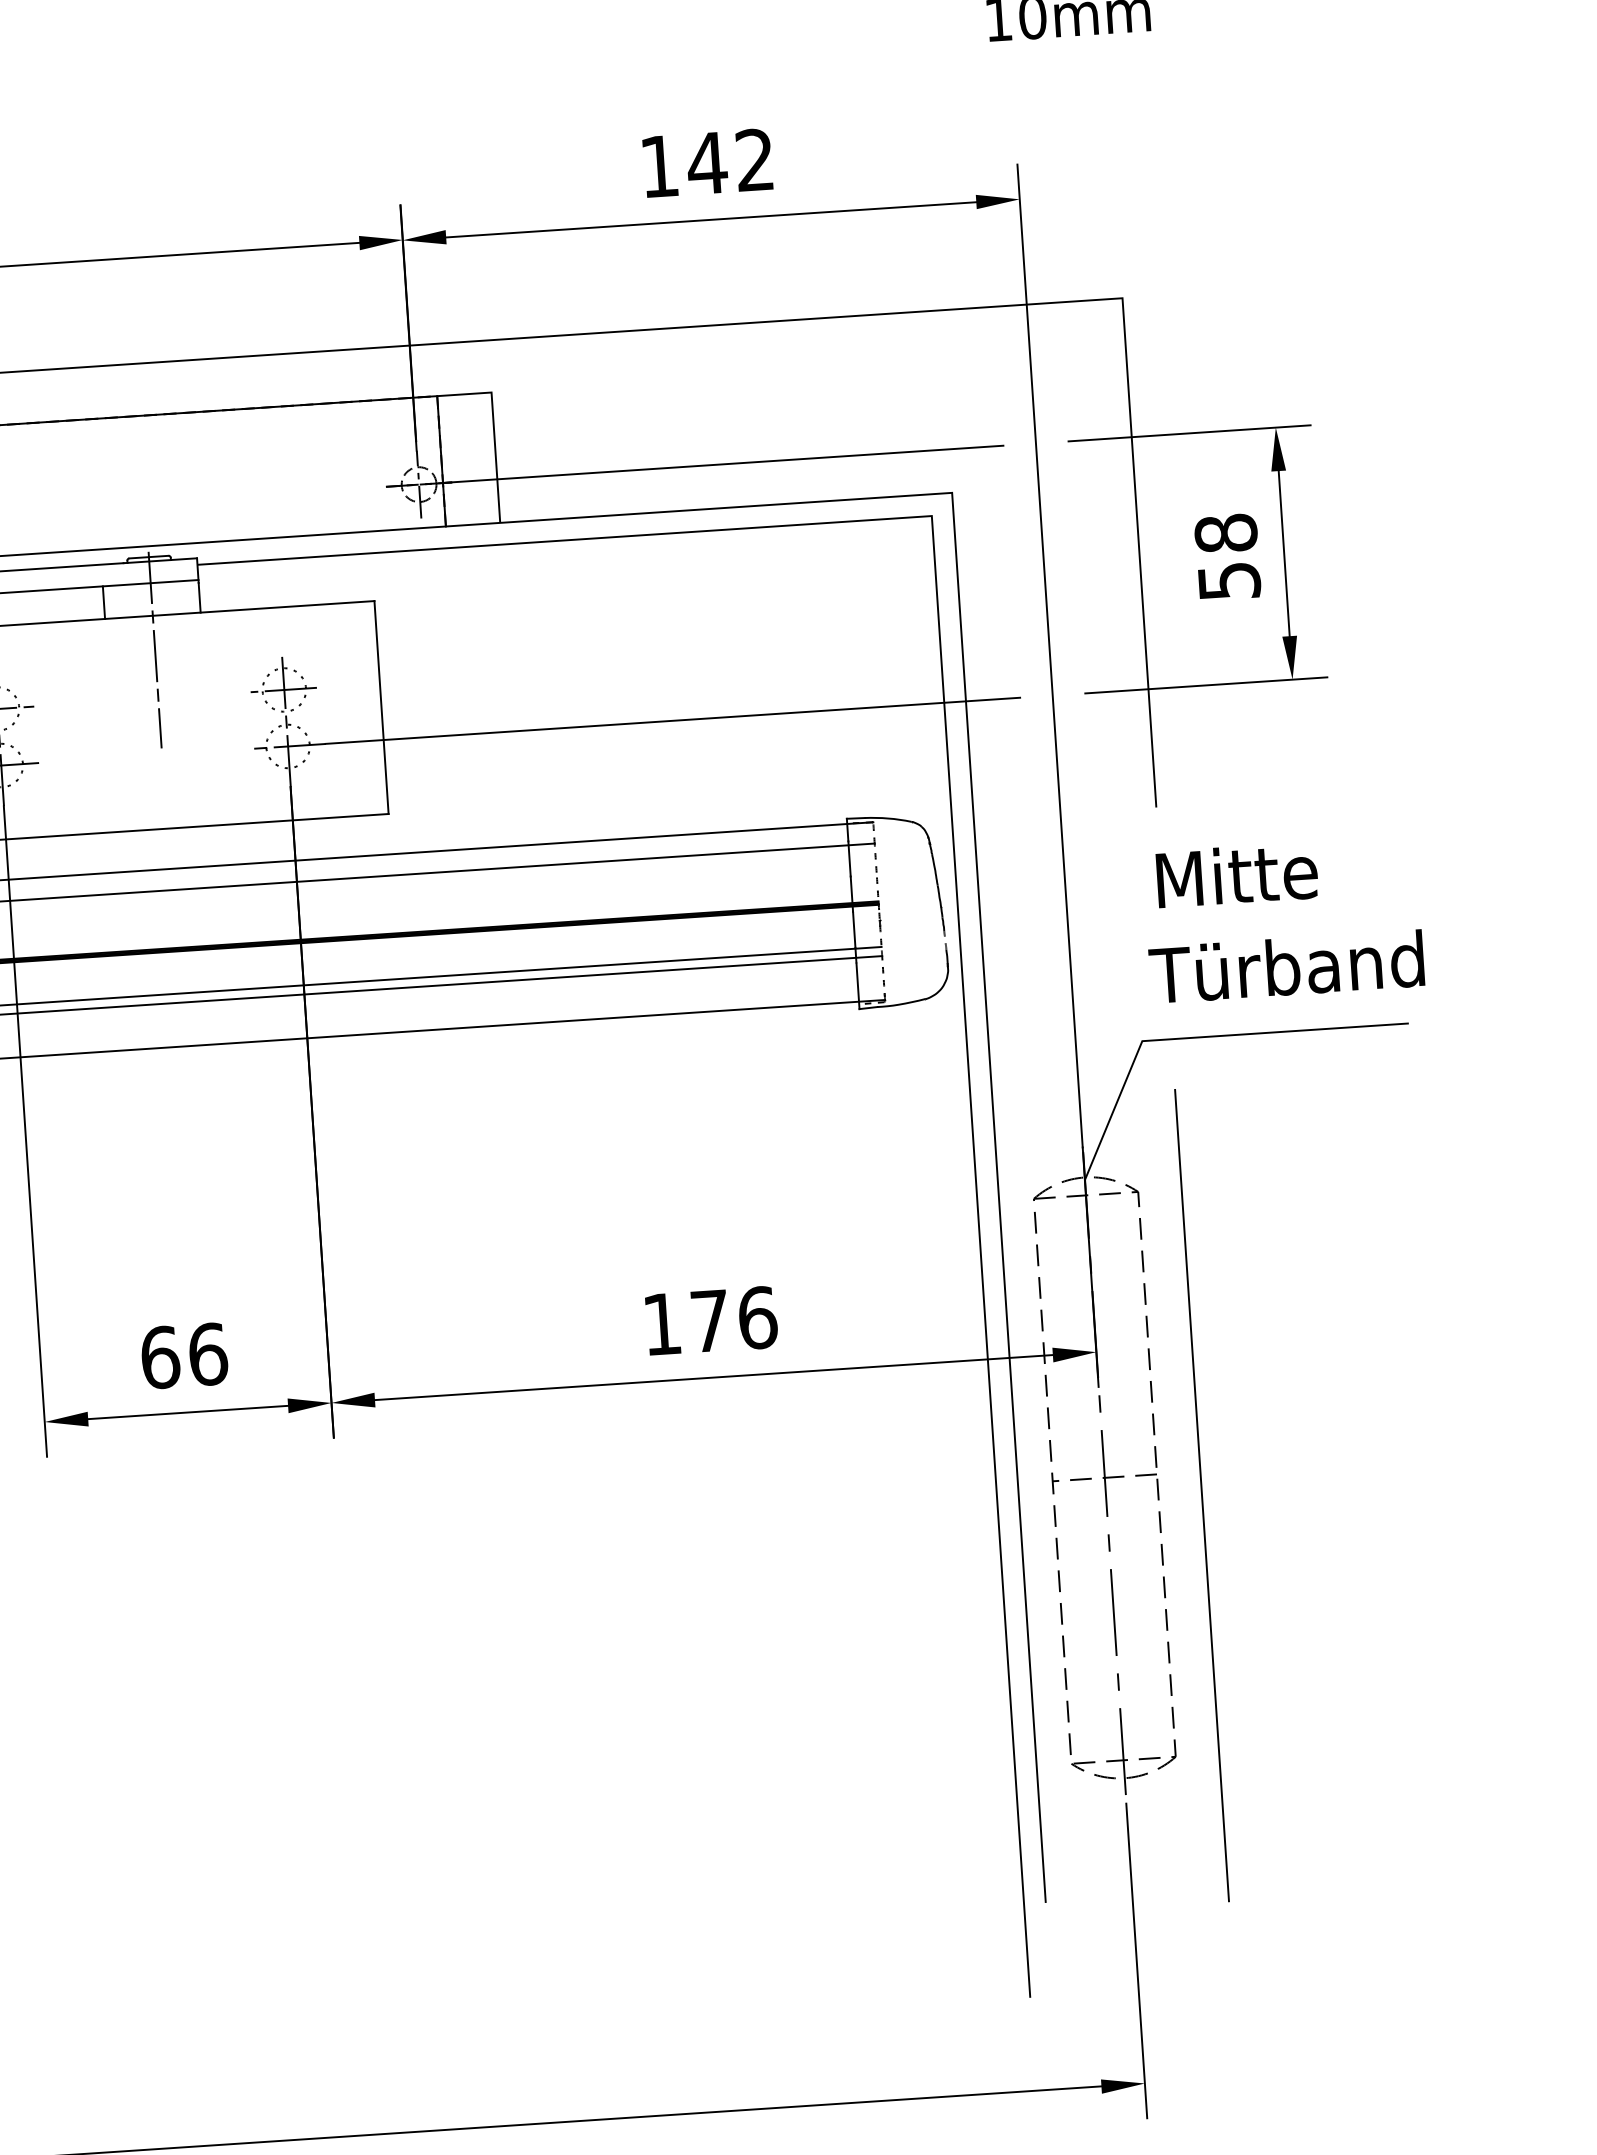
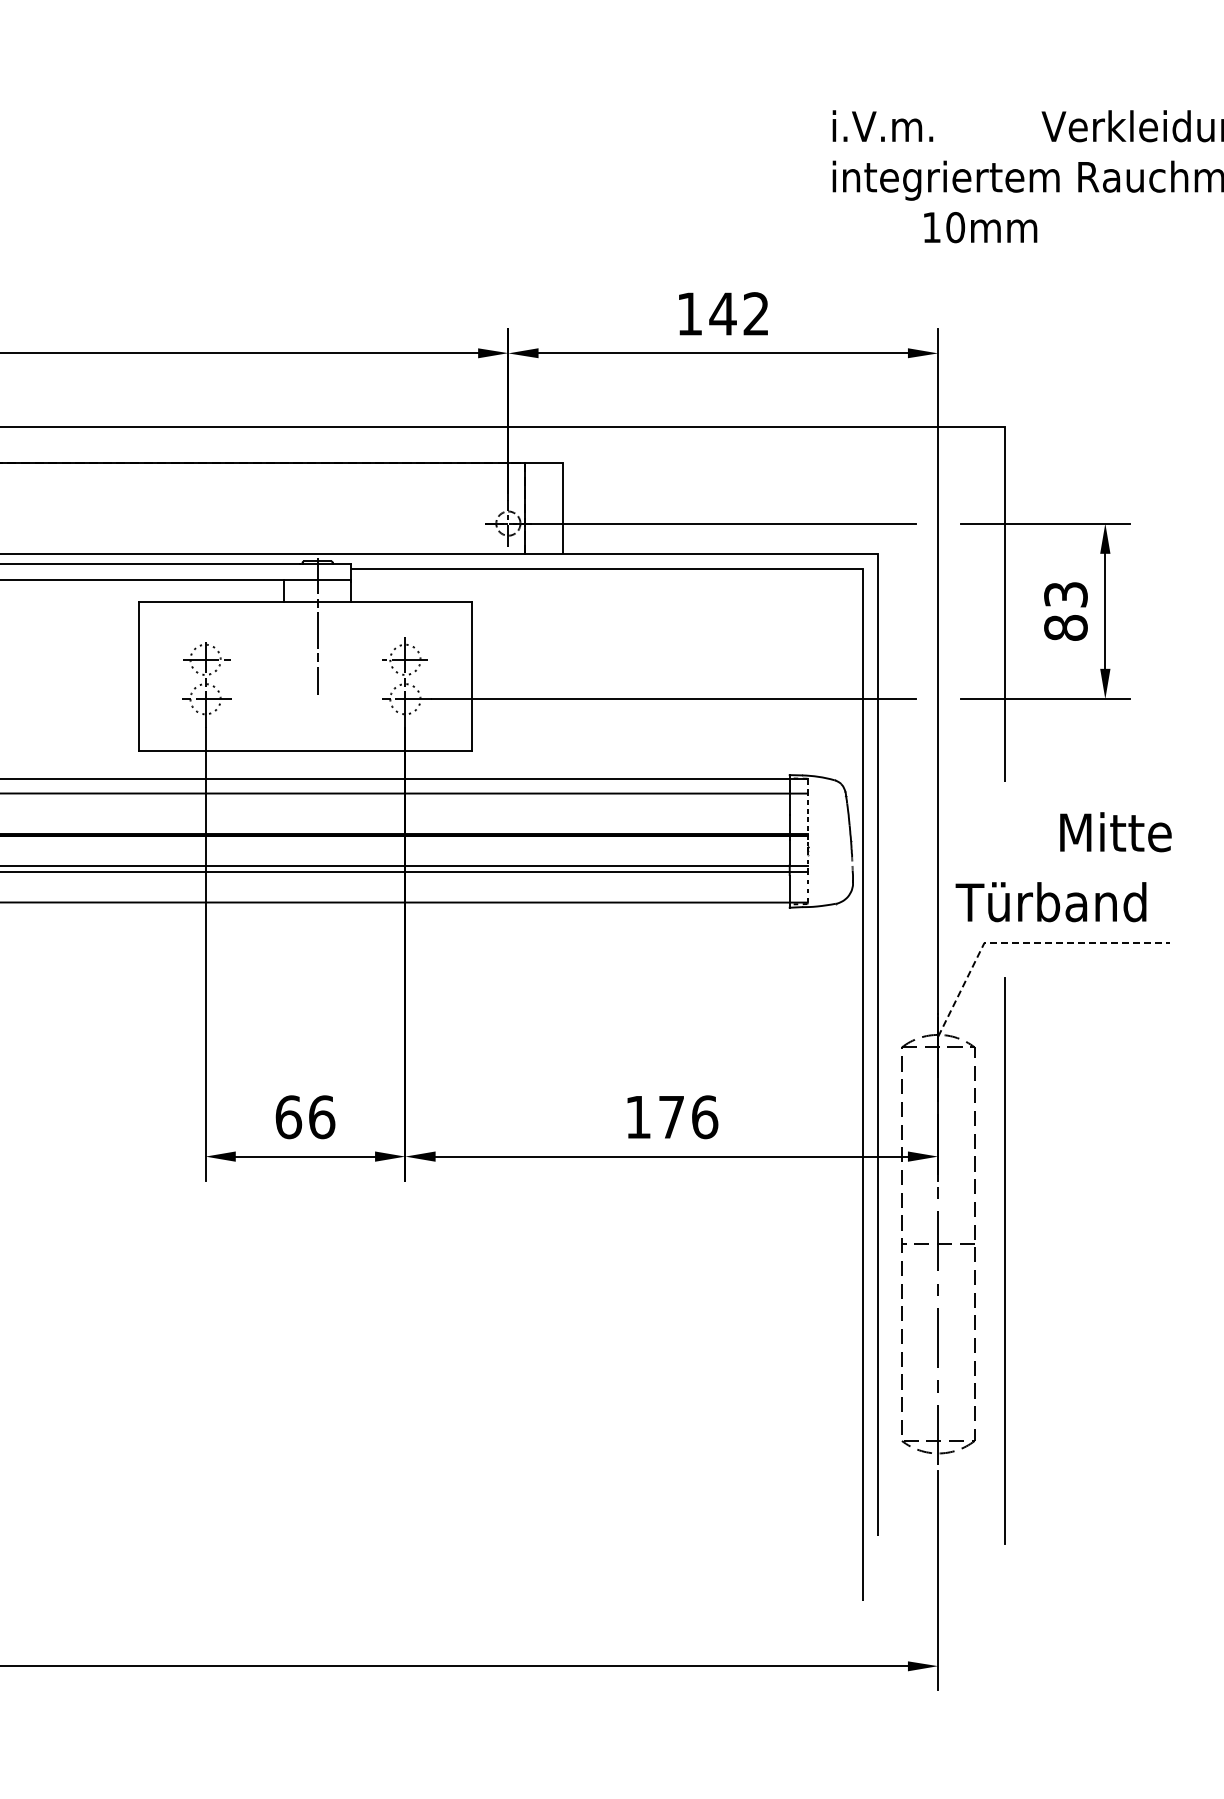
text: (1226, 556) -> (1065, 610), 58 -> 83
text: (1236, 875) -> (1115, 832), moved
text: (1285, 967) -> (1050, 902), moved
line: (1199, 1038) -> (1024, 943), solid -> dashed

